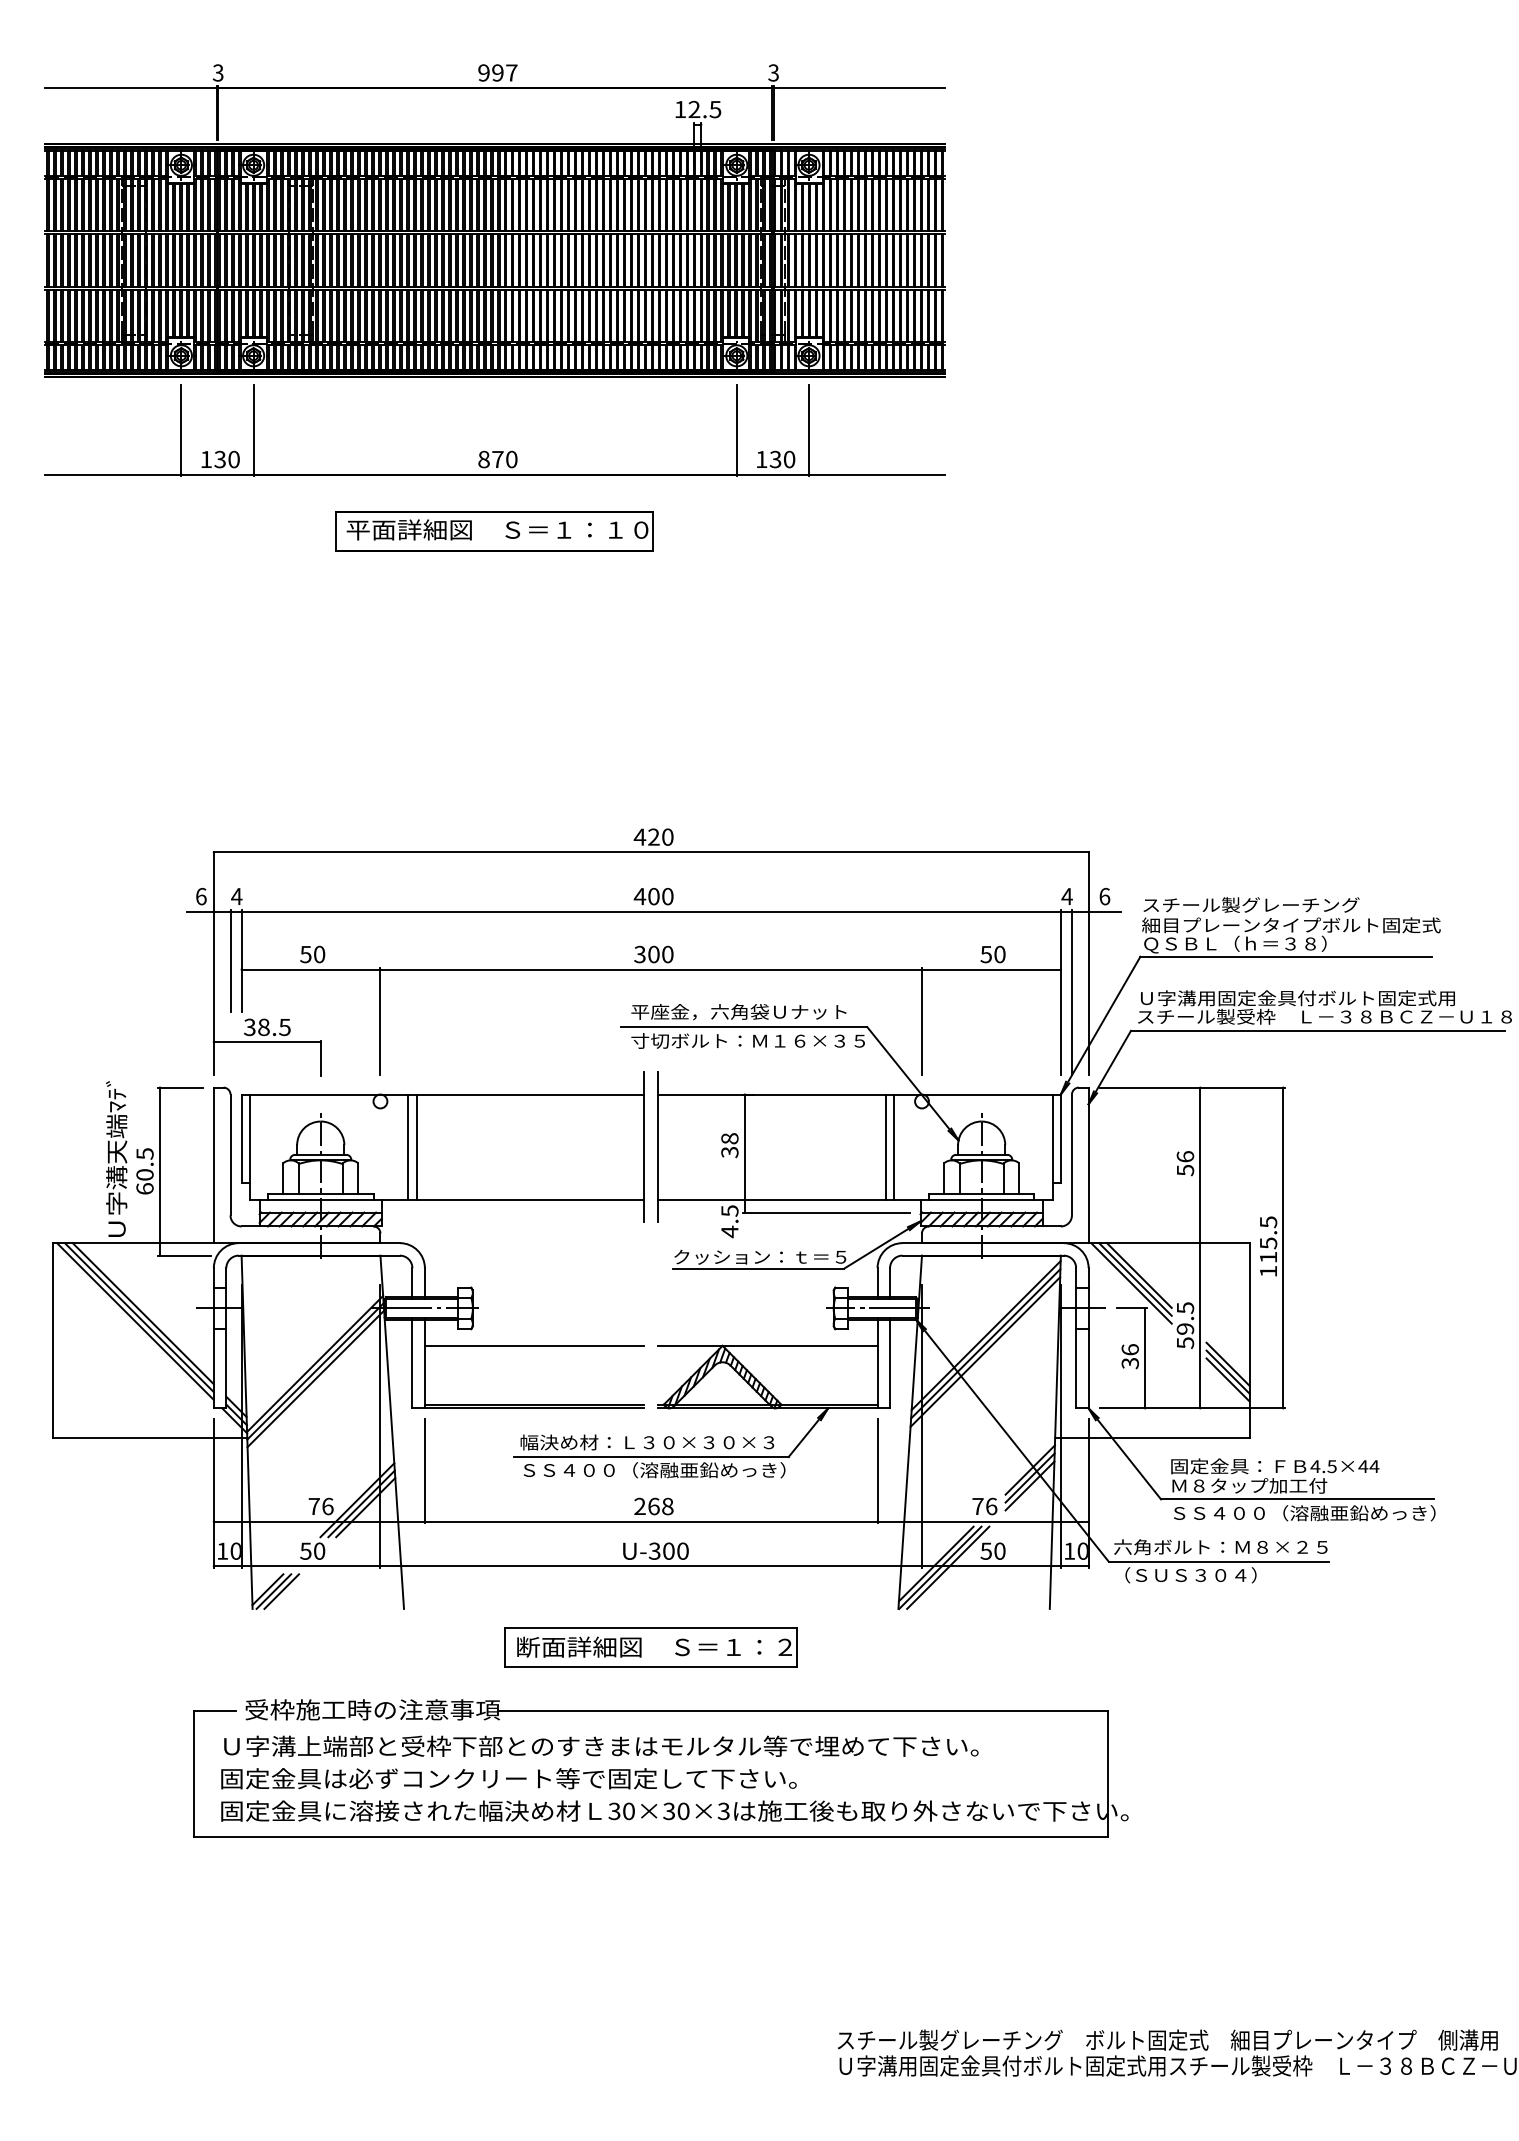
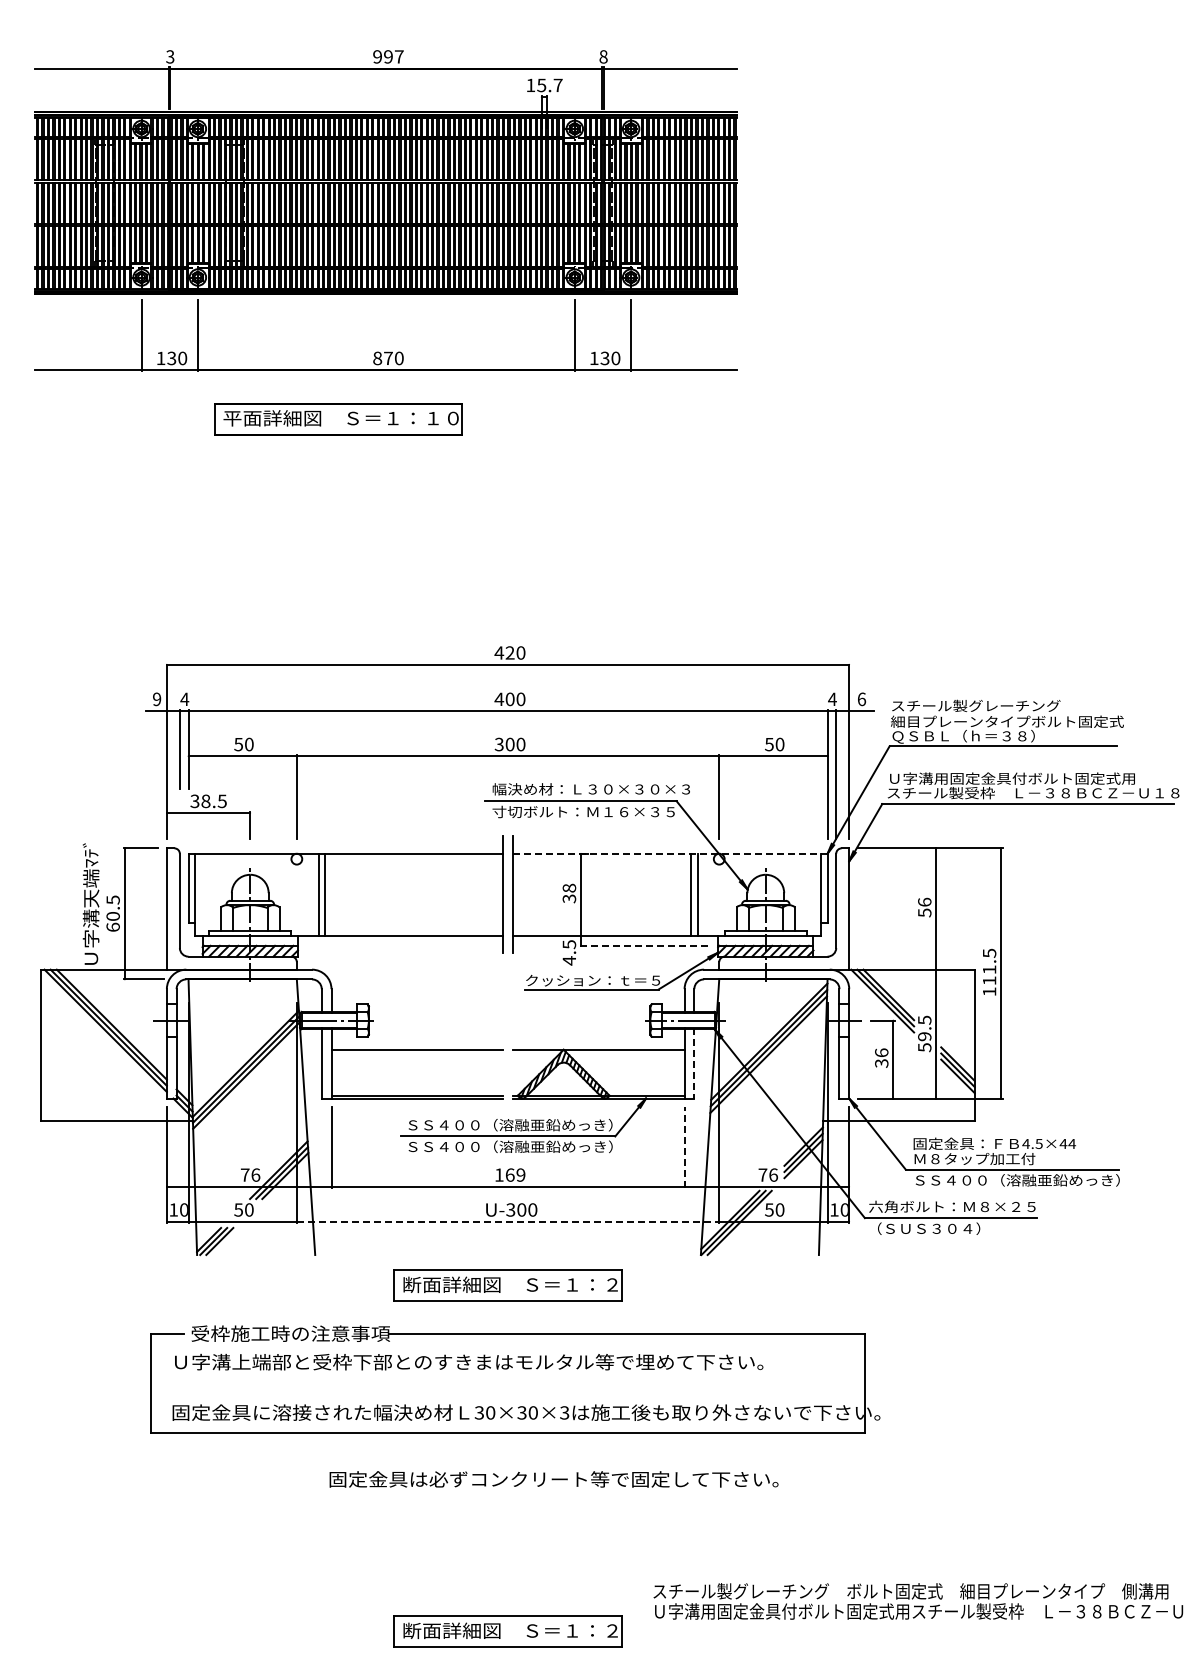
text: (773, 72) -> (603, 56), 3 -> 8
text: (704, 109) -> (549, 85), 12.5 -> 15.7
part: (494, 531) -> (338, 419), moved
text: (201, 896) -> (157, 699), 6 -> 9
text: (756, 1012) -> (590, 789), 平座金，六角袋Ｕナット -> 幅決め材：Ｌ３０×３０×３
line: (859, 1094) -> (670, 853), solid -> dashed
line: (826, 1212) -> (644, 945), solid -> dashed
text: (1268, 1242) -> (989, 969), 115.5 -> 111.5
line: (890, 1363) -> (694, 1063), solid -> dashed
text: (653, 1441) -> (509, 1124), 幅決め材：Ｌ３０×３０×３ -> ＳＳ４００（溶融亜鉛めっき）
line: (877, 1471) -> (684, 1147), solid -> dashed
text: (653, 1505) -> (509, 1174), 268 -> 169
line: (651, 1565) -> (508, 1221), solid -> dashed
text: (508, 1778) -> (553, 1479), moved
part: (650, 2091) -> (507, 1631), added

